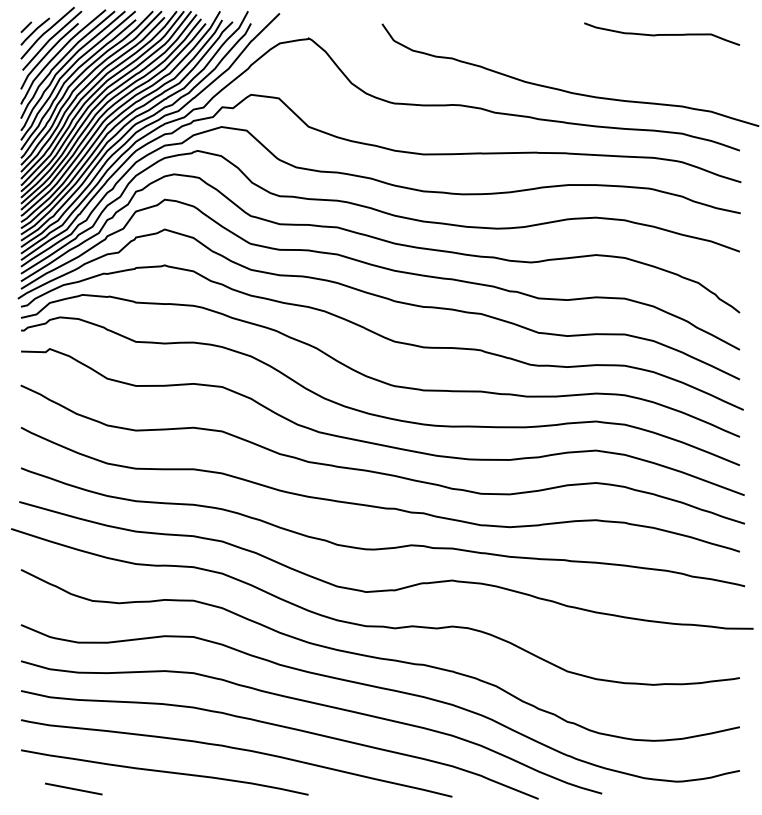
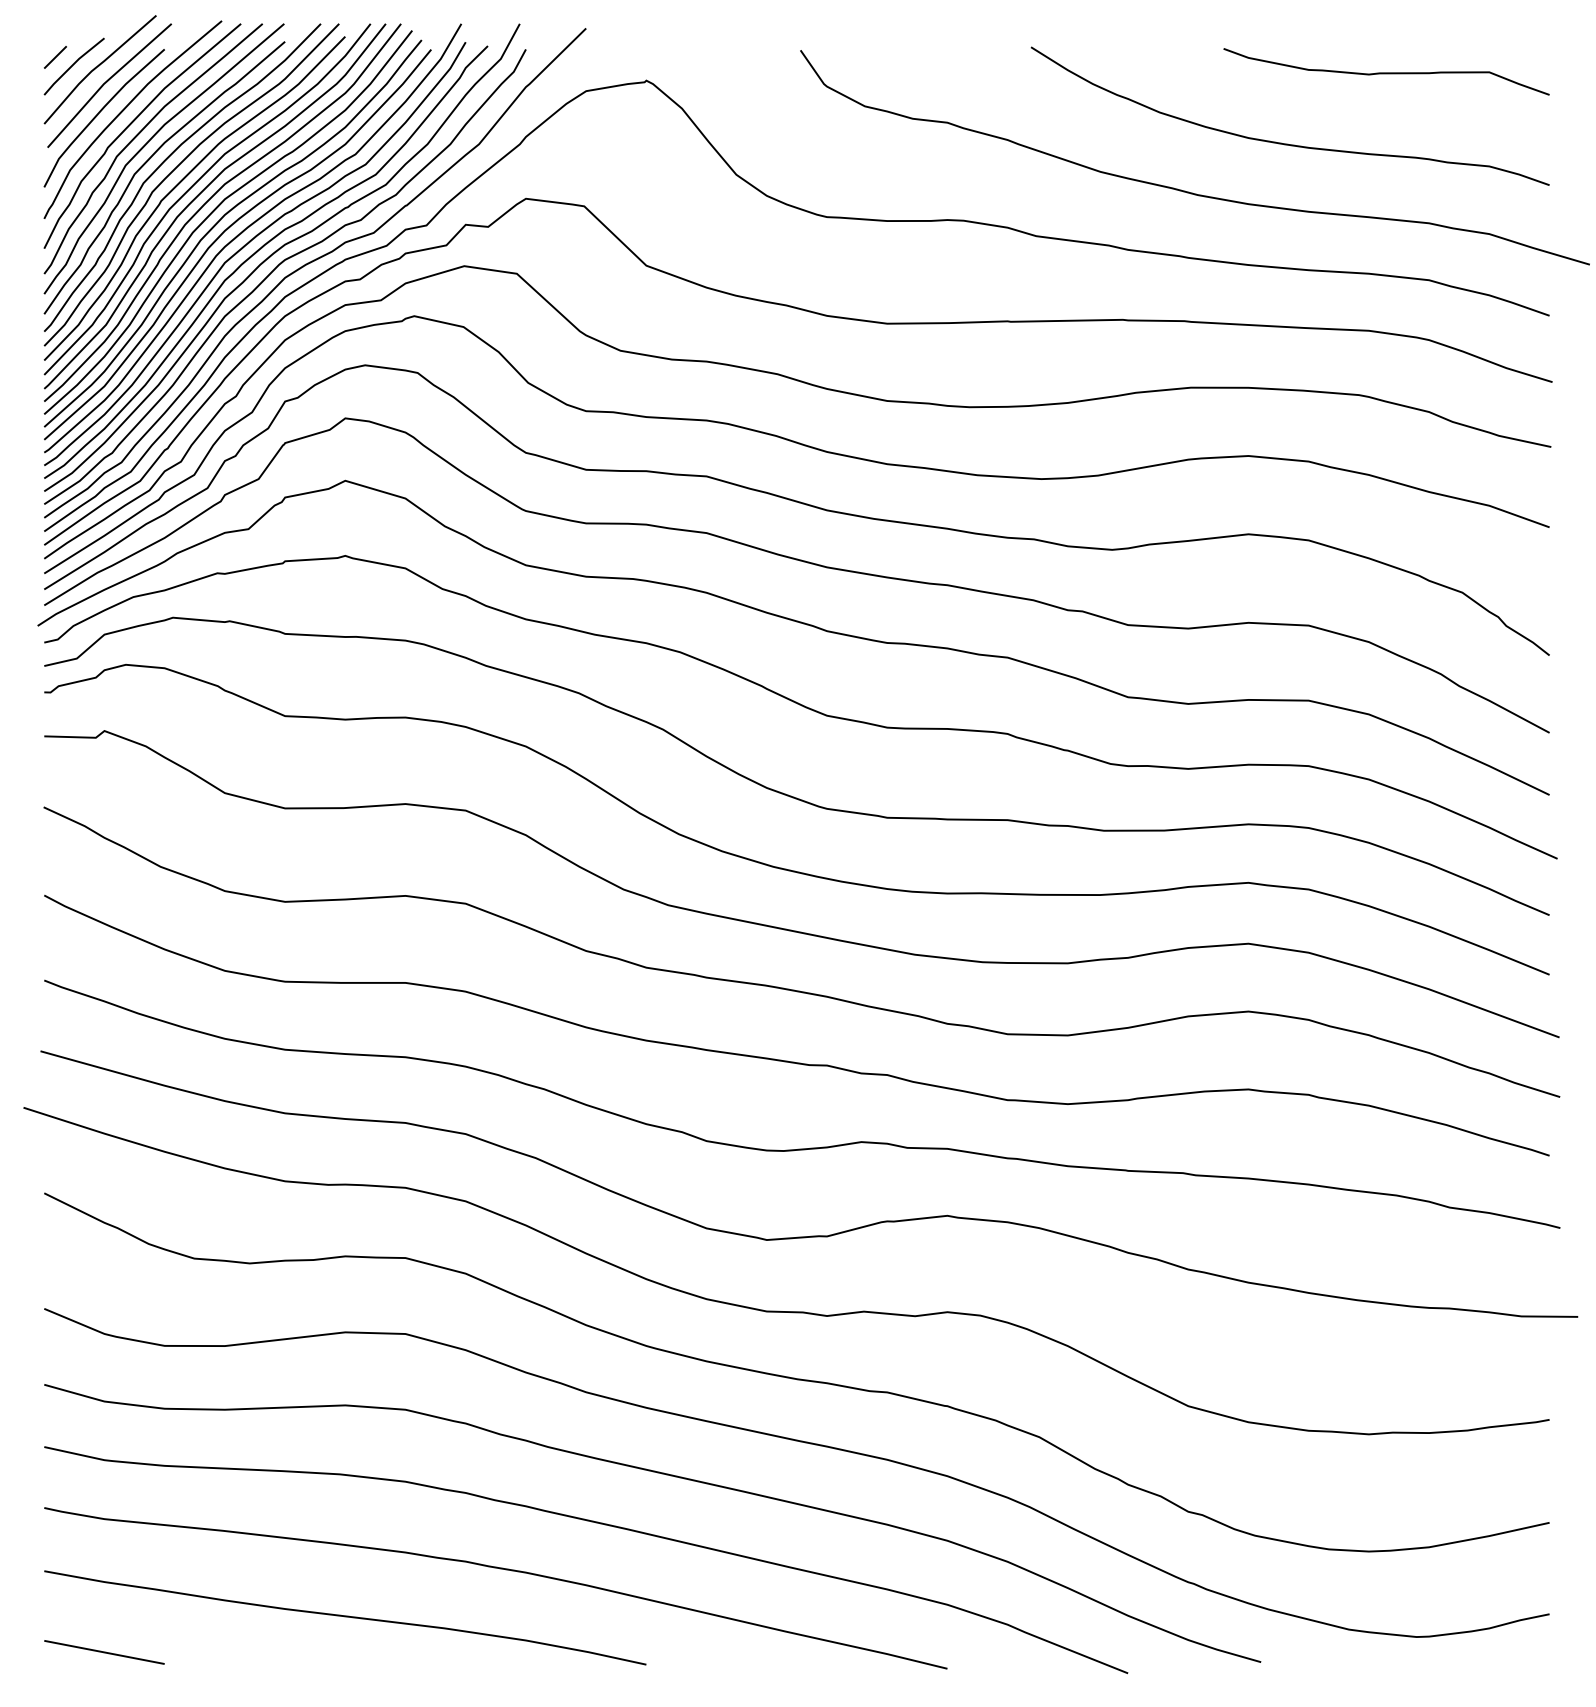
curve: (613, 67) -> (1284, 141), added
line: (73, 788) -> (103, 1651), moved

